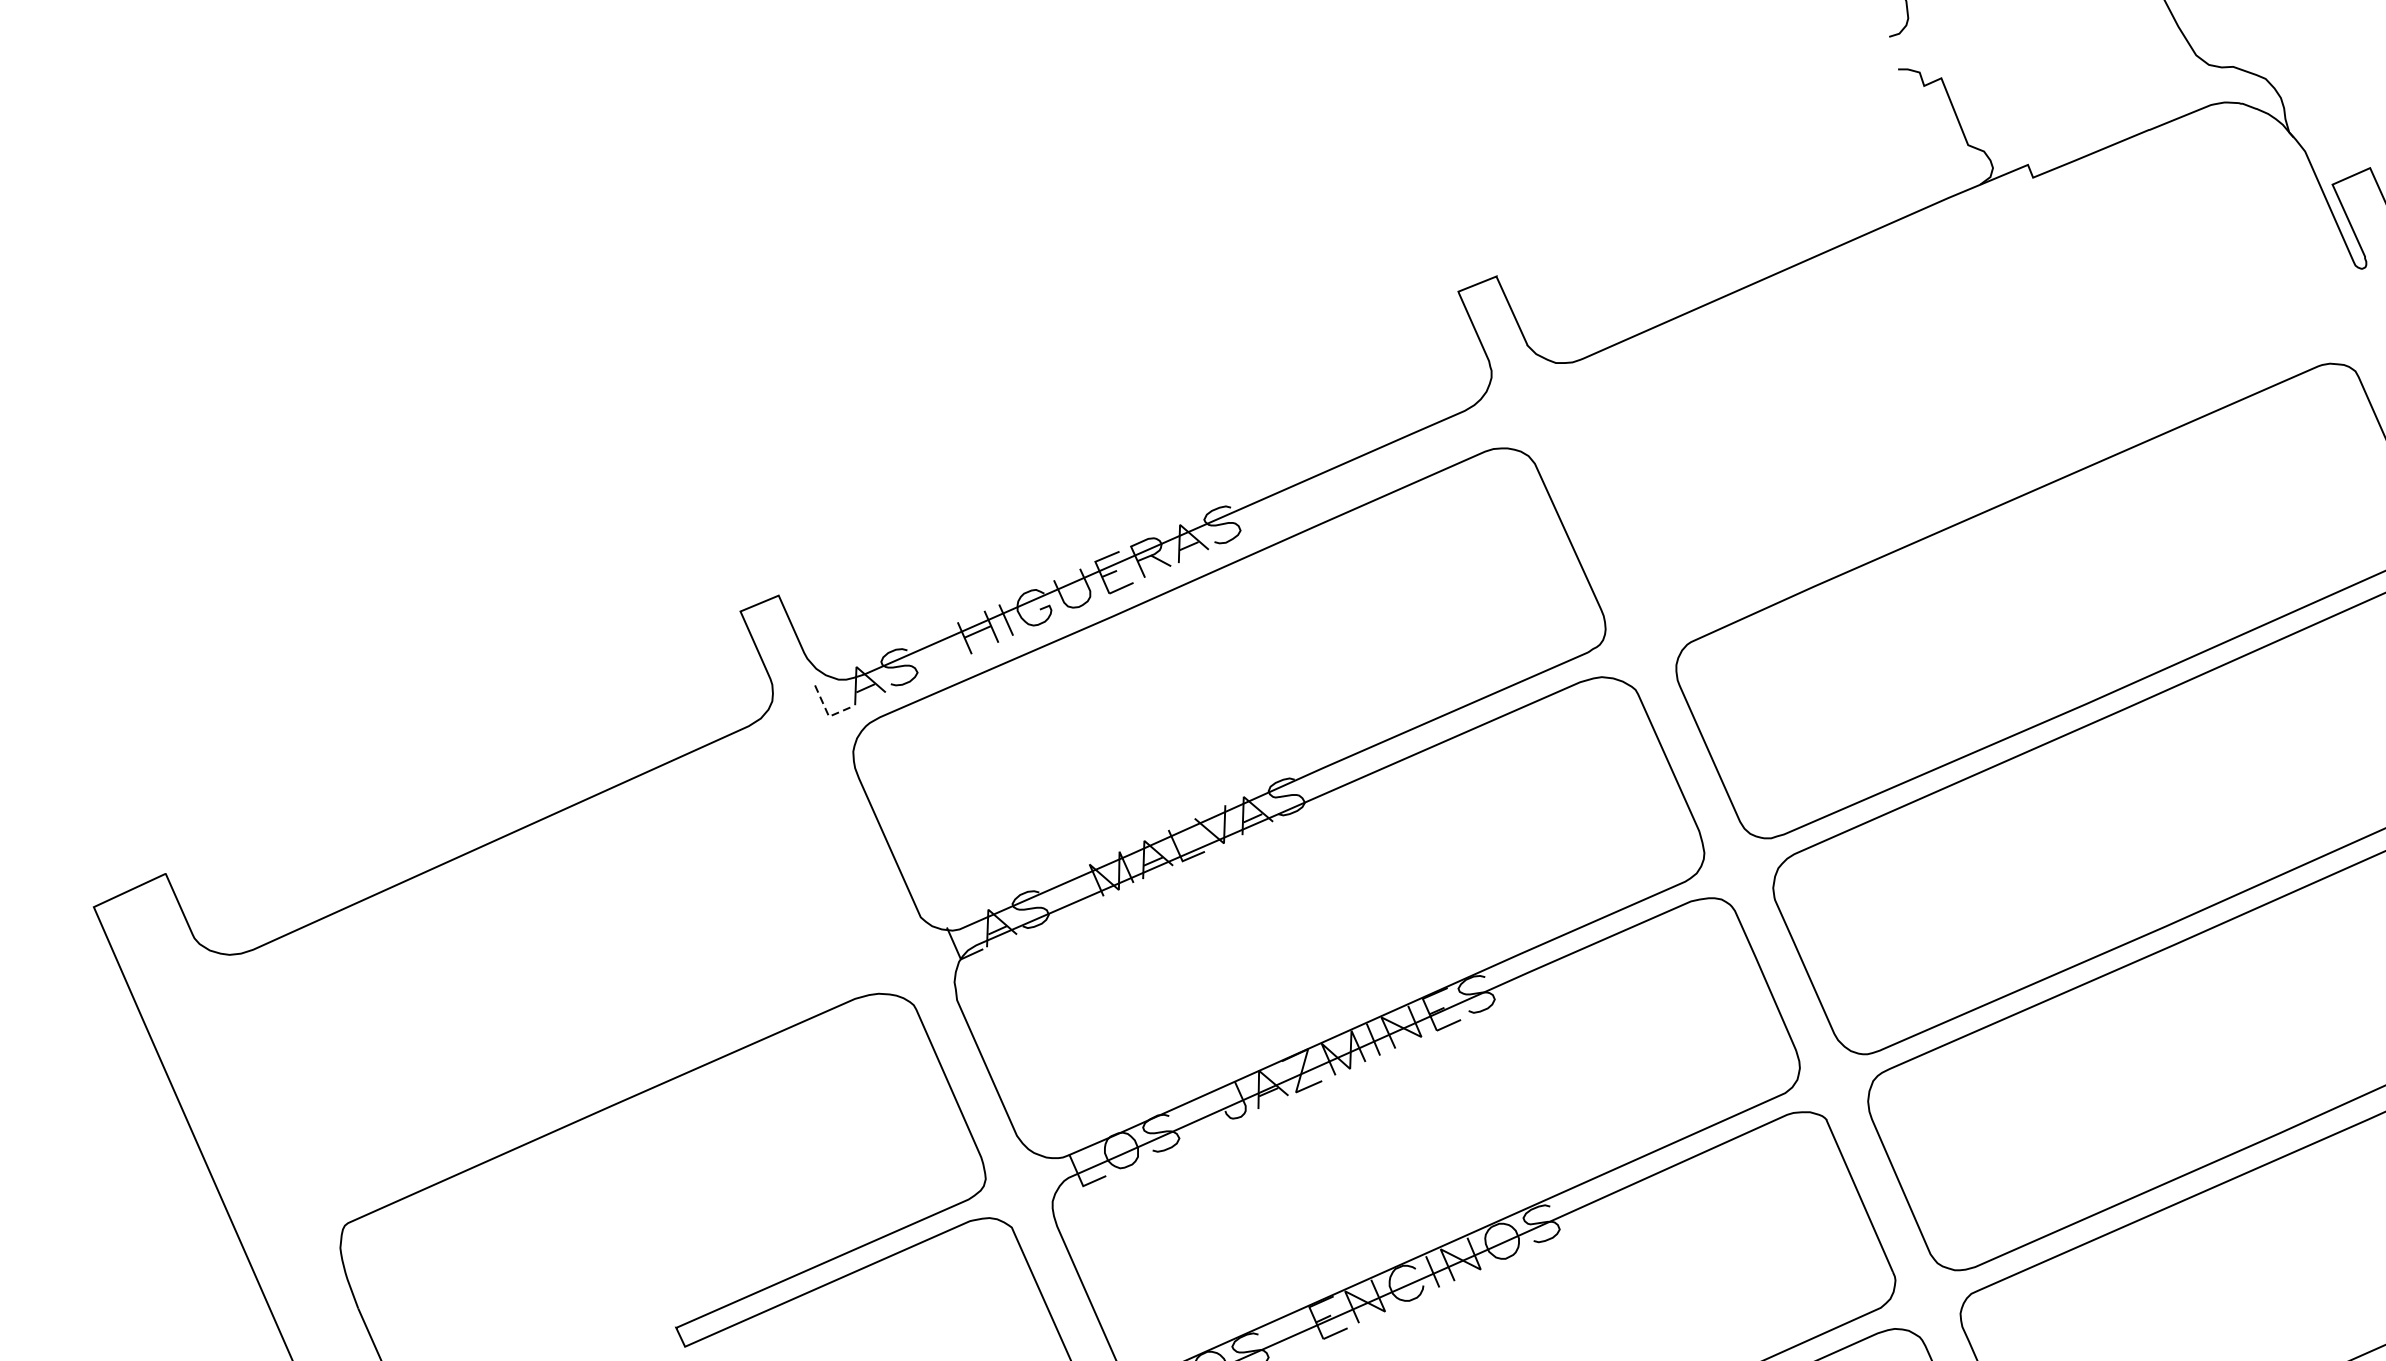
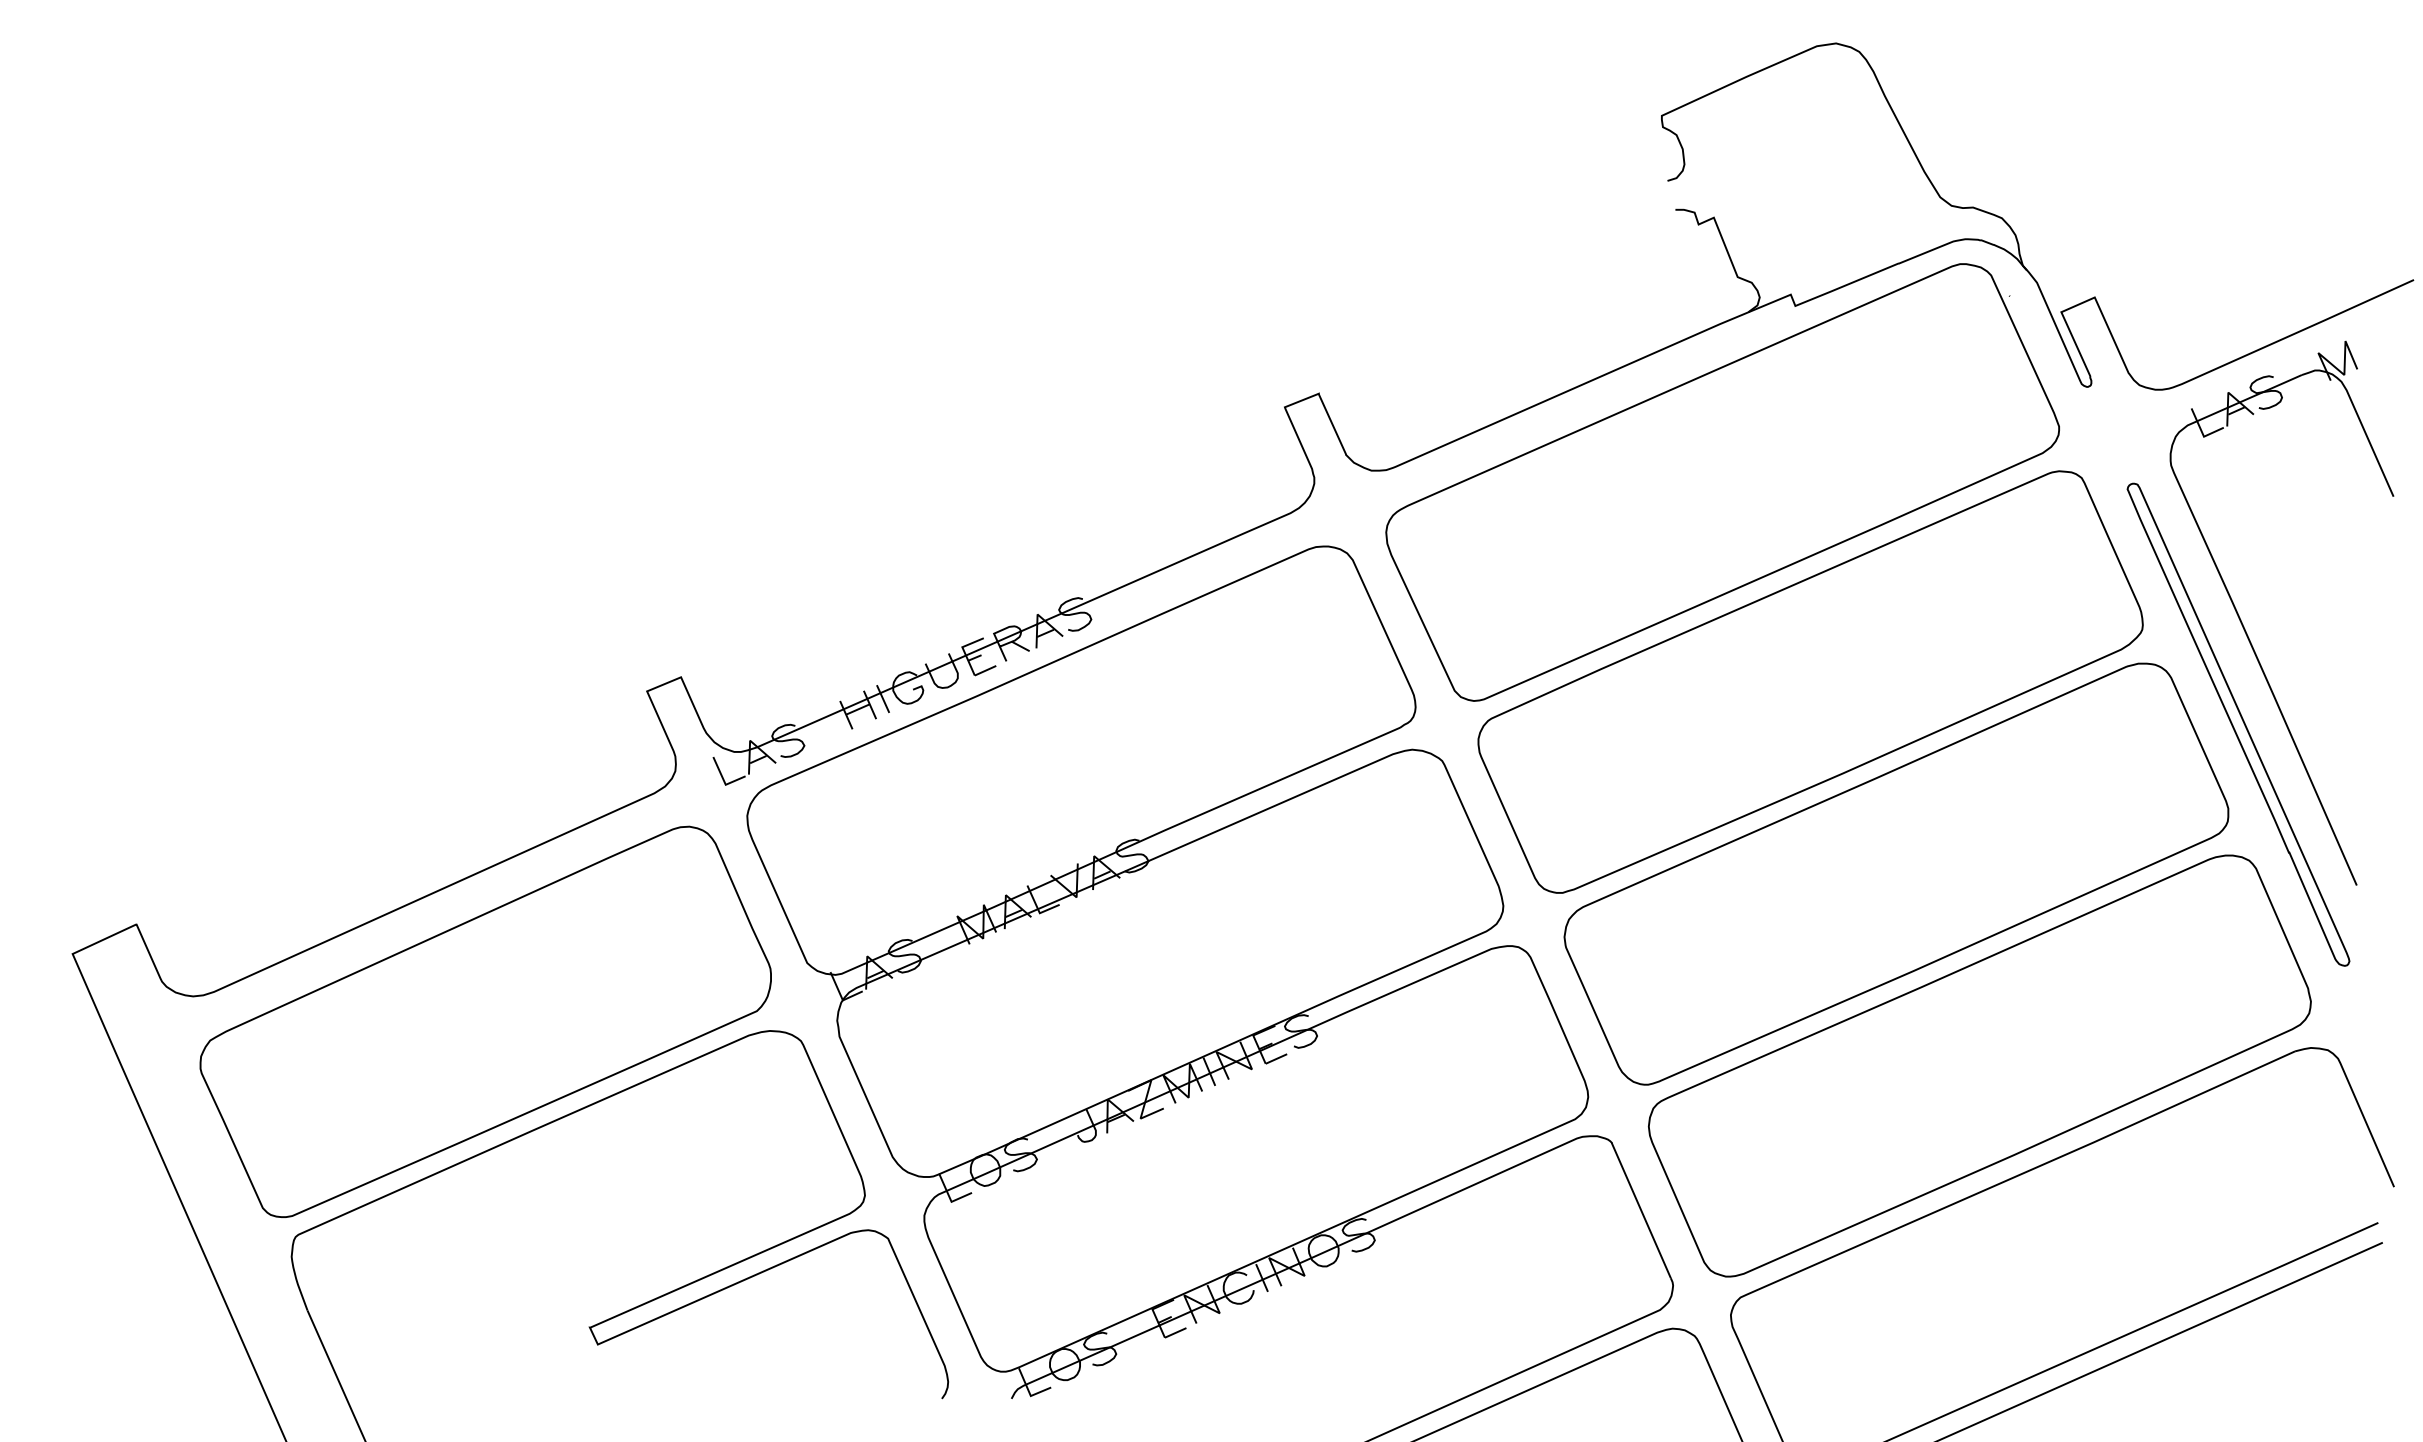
part: (1951, 376) -> (1722, 482), added
line: (827, 712) -> (724, 781), dashed -> solid
part: (558, 983) -> (485, 1021), added

